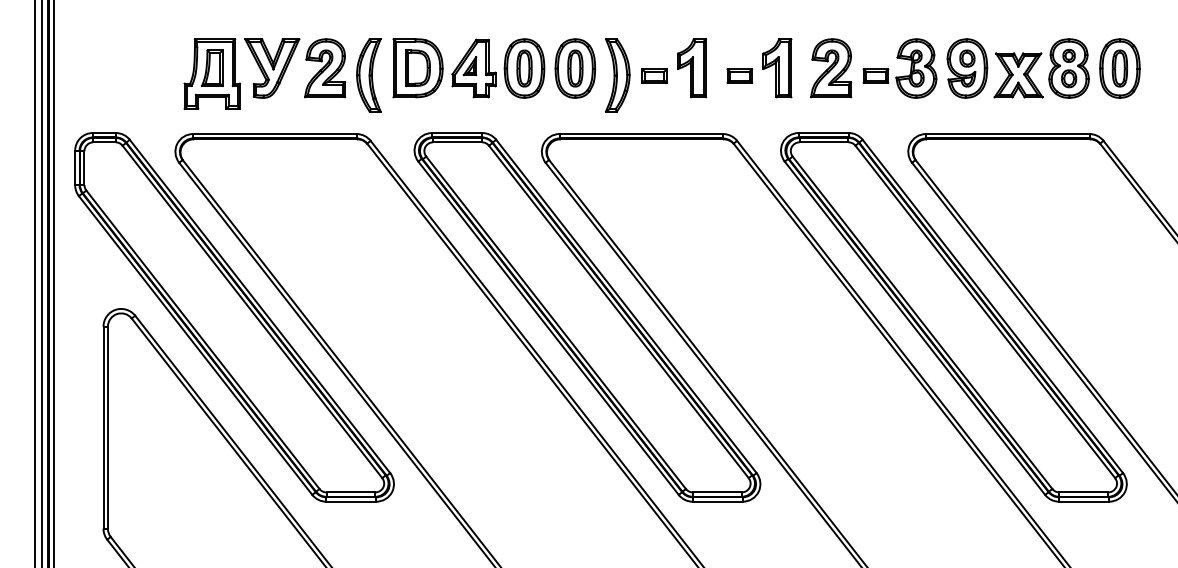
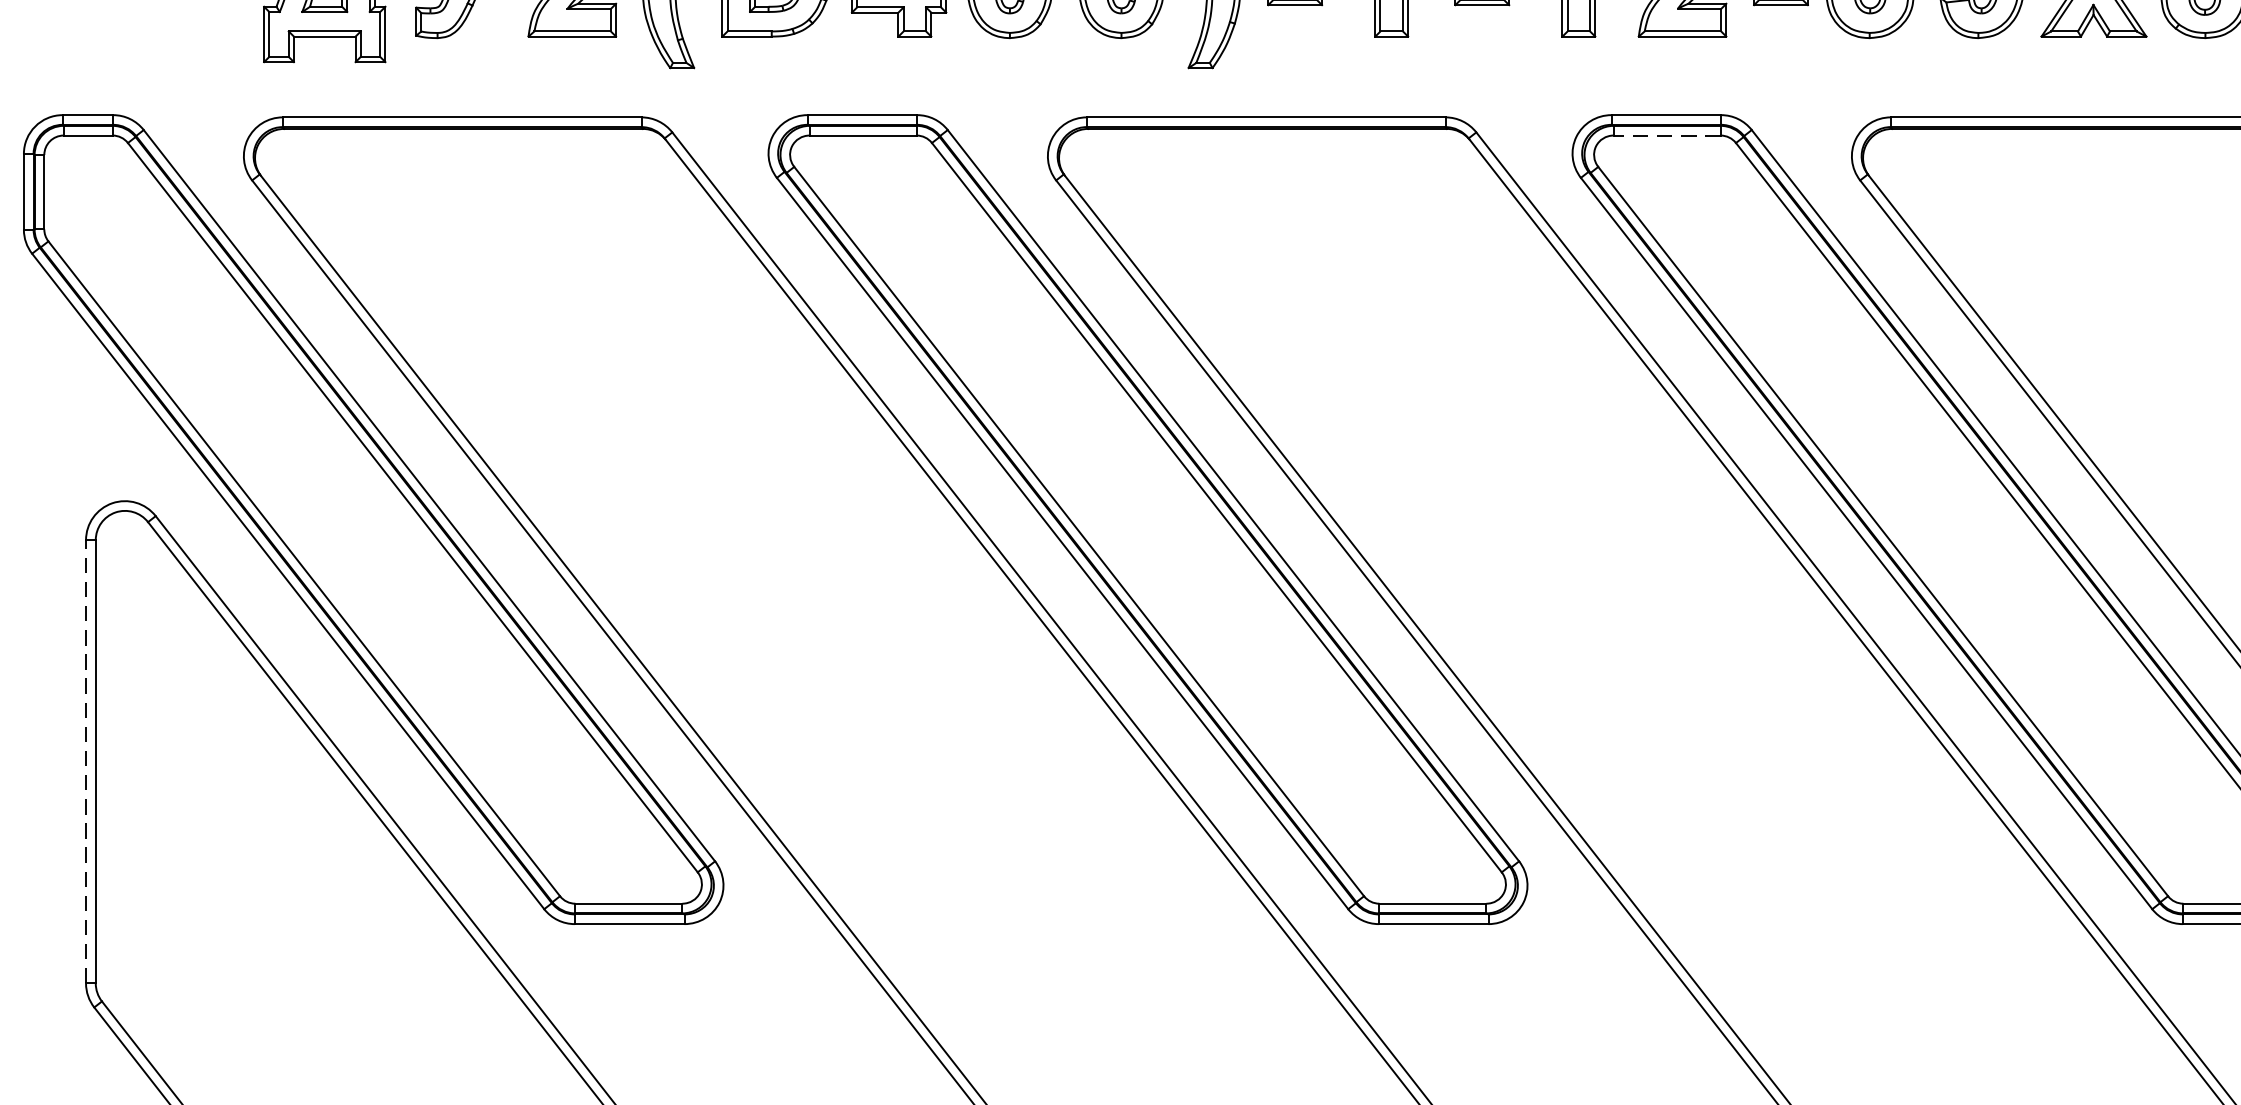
line: (823, 142) -> (1665, 135), solid -> dashed
line: (103, 427) -> (86, 761), solid -> dashed

